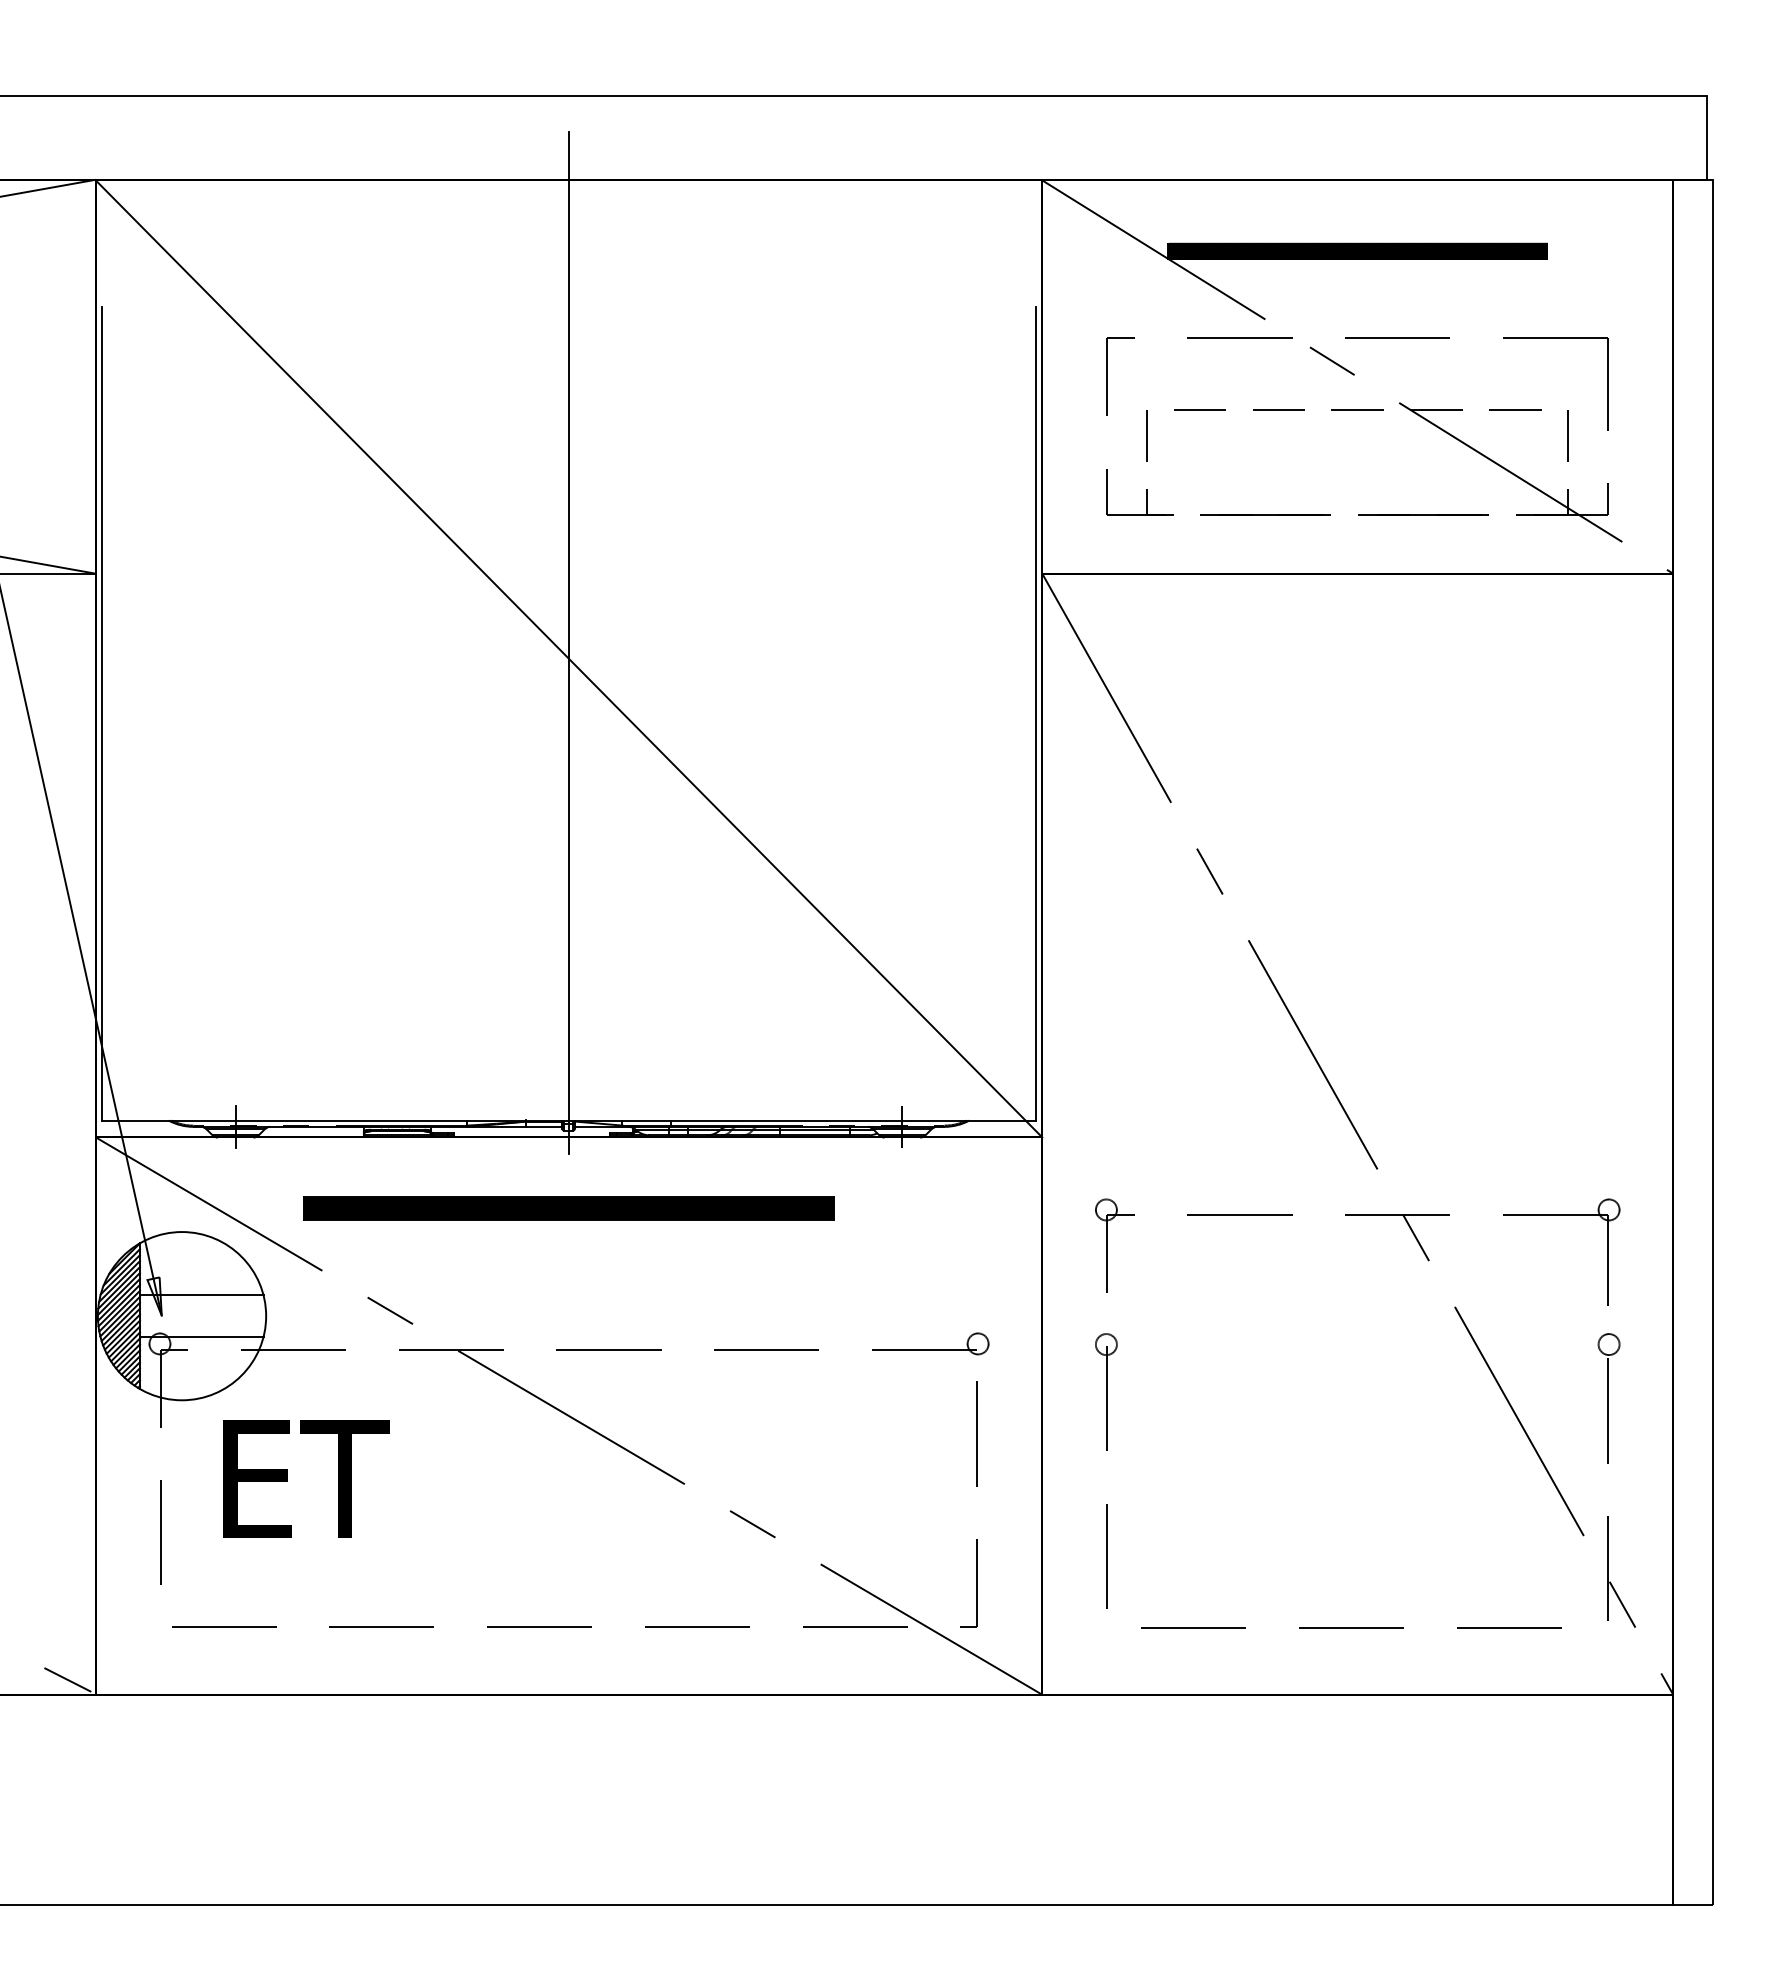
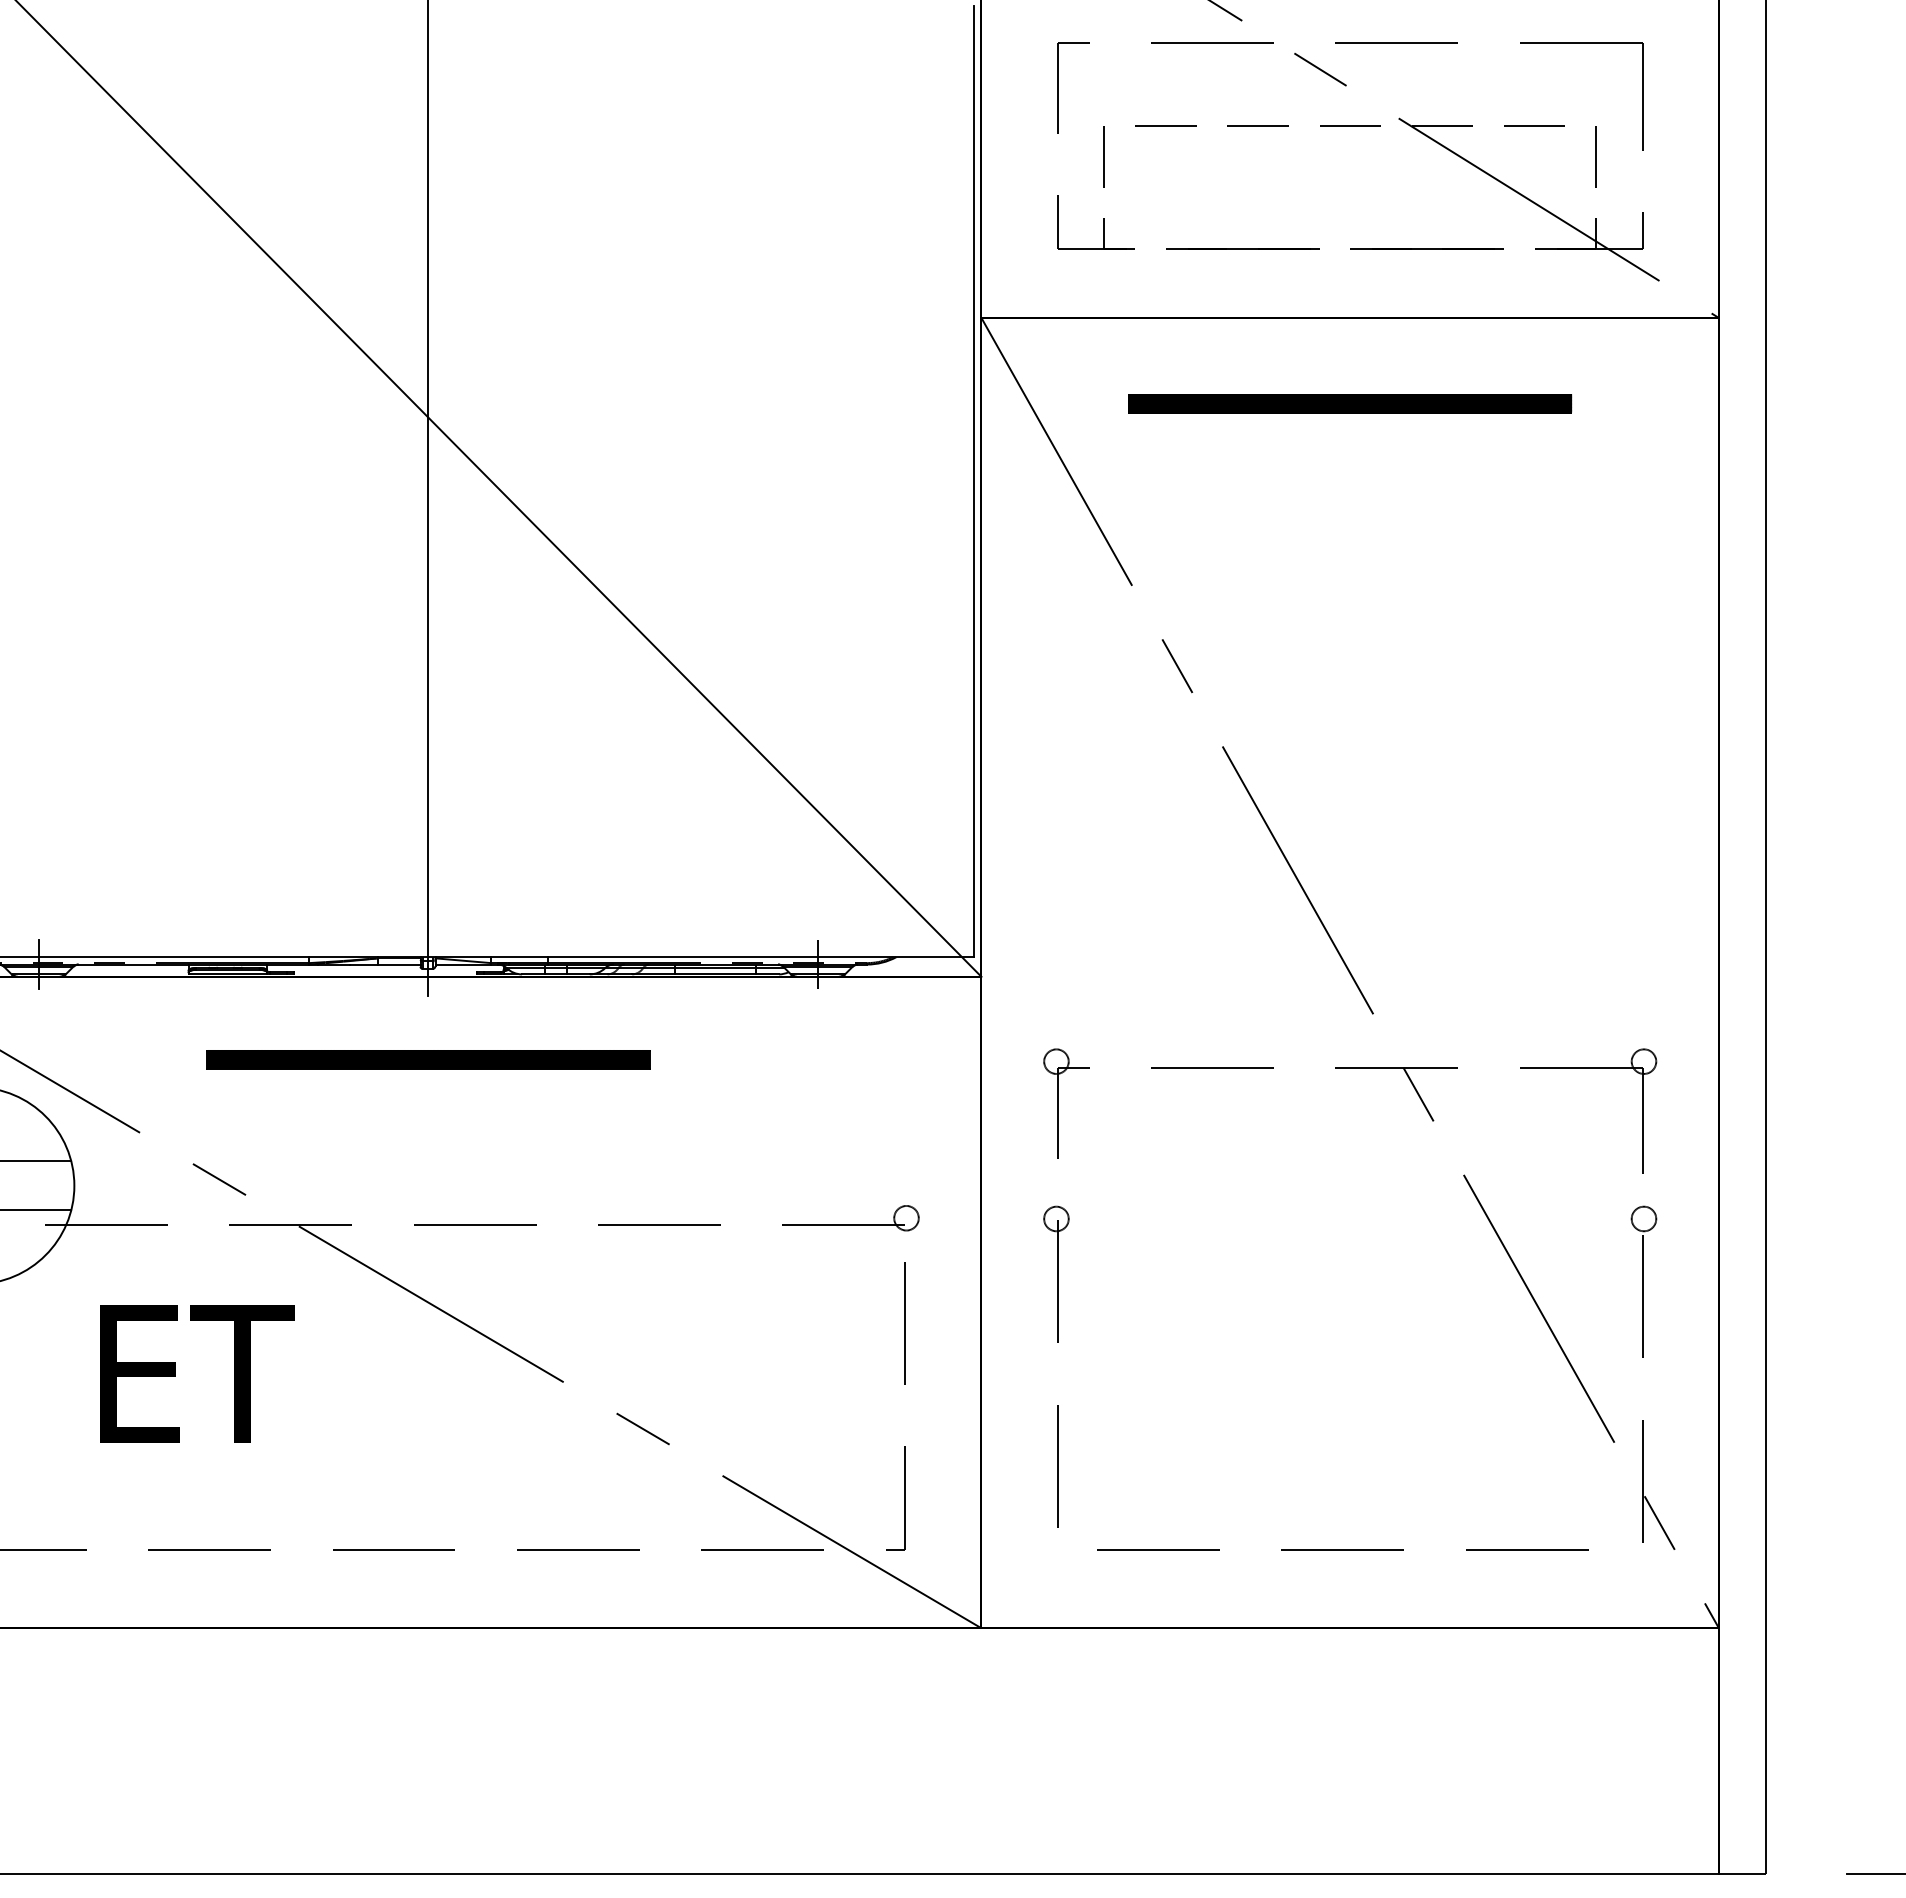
part: (1357, 646) -> (1349, 403), added
part: (568, 1207) -> (427, 1058), size x0.71
text: (306, 1478) -> (197, 1373), moved

